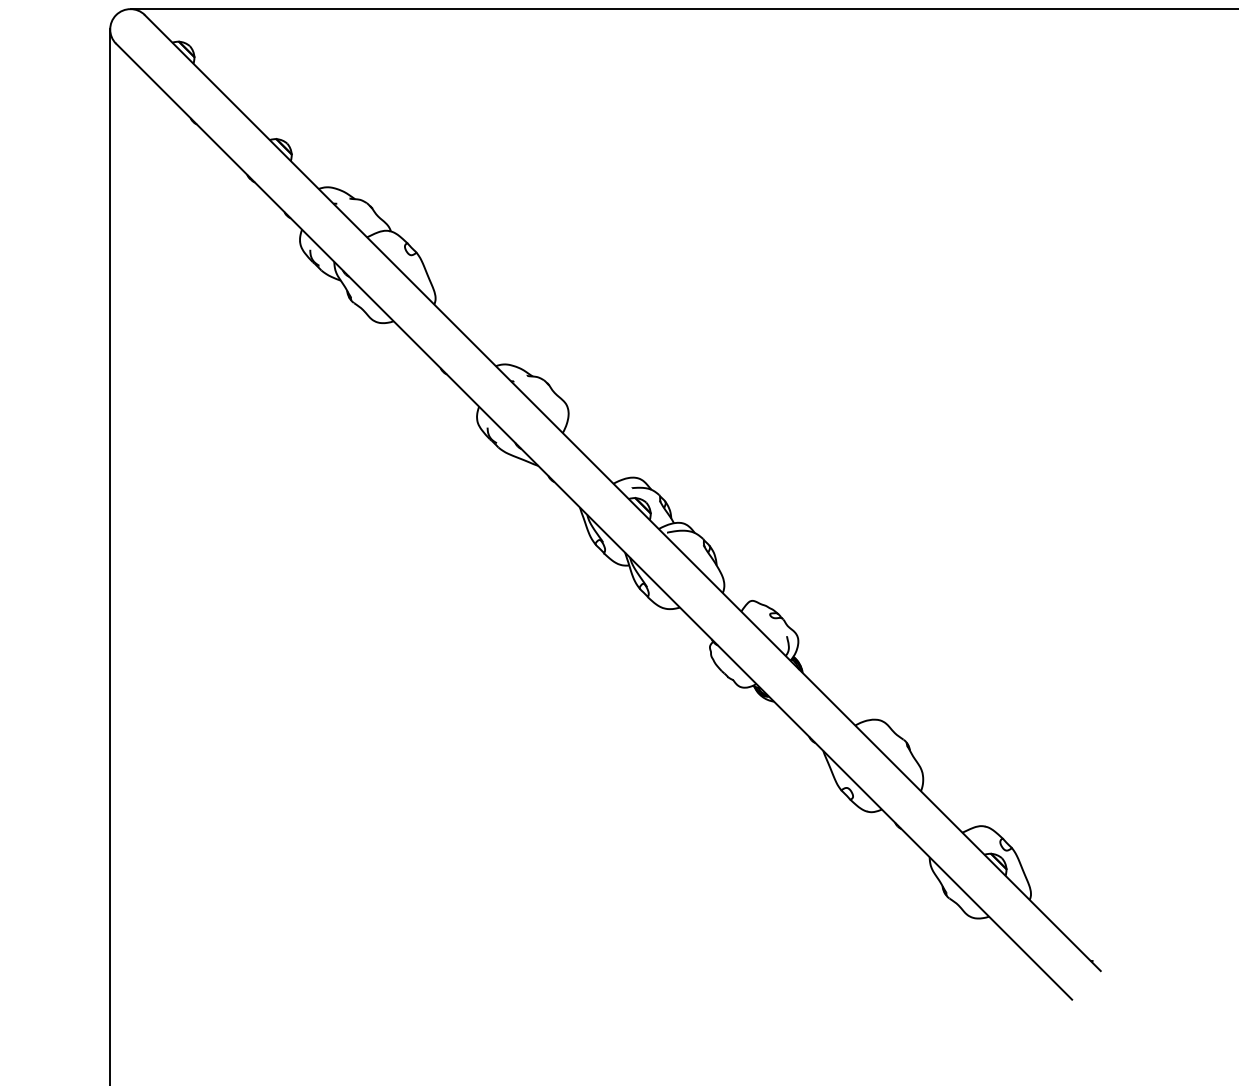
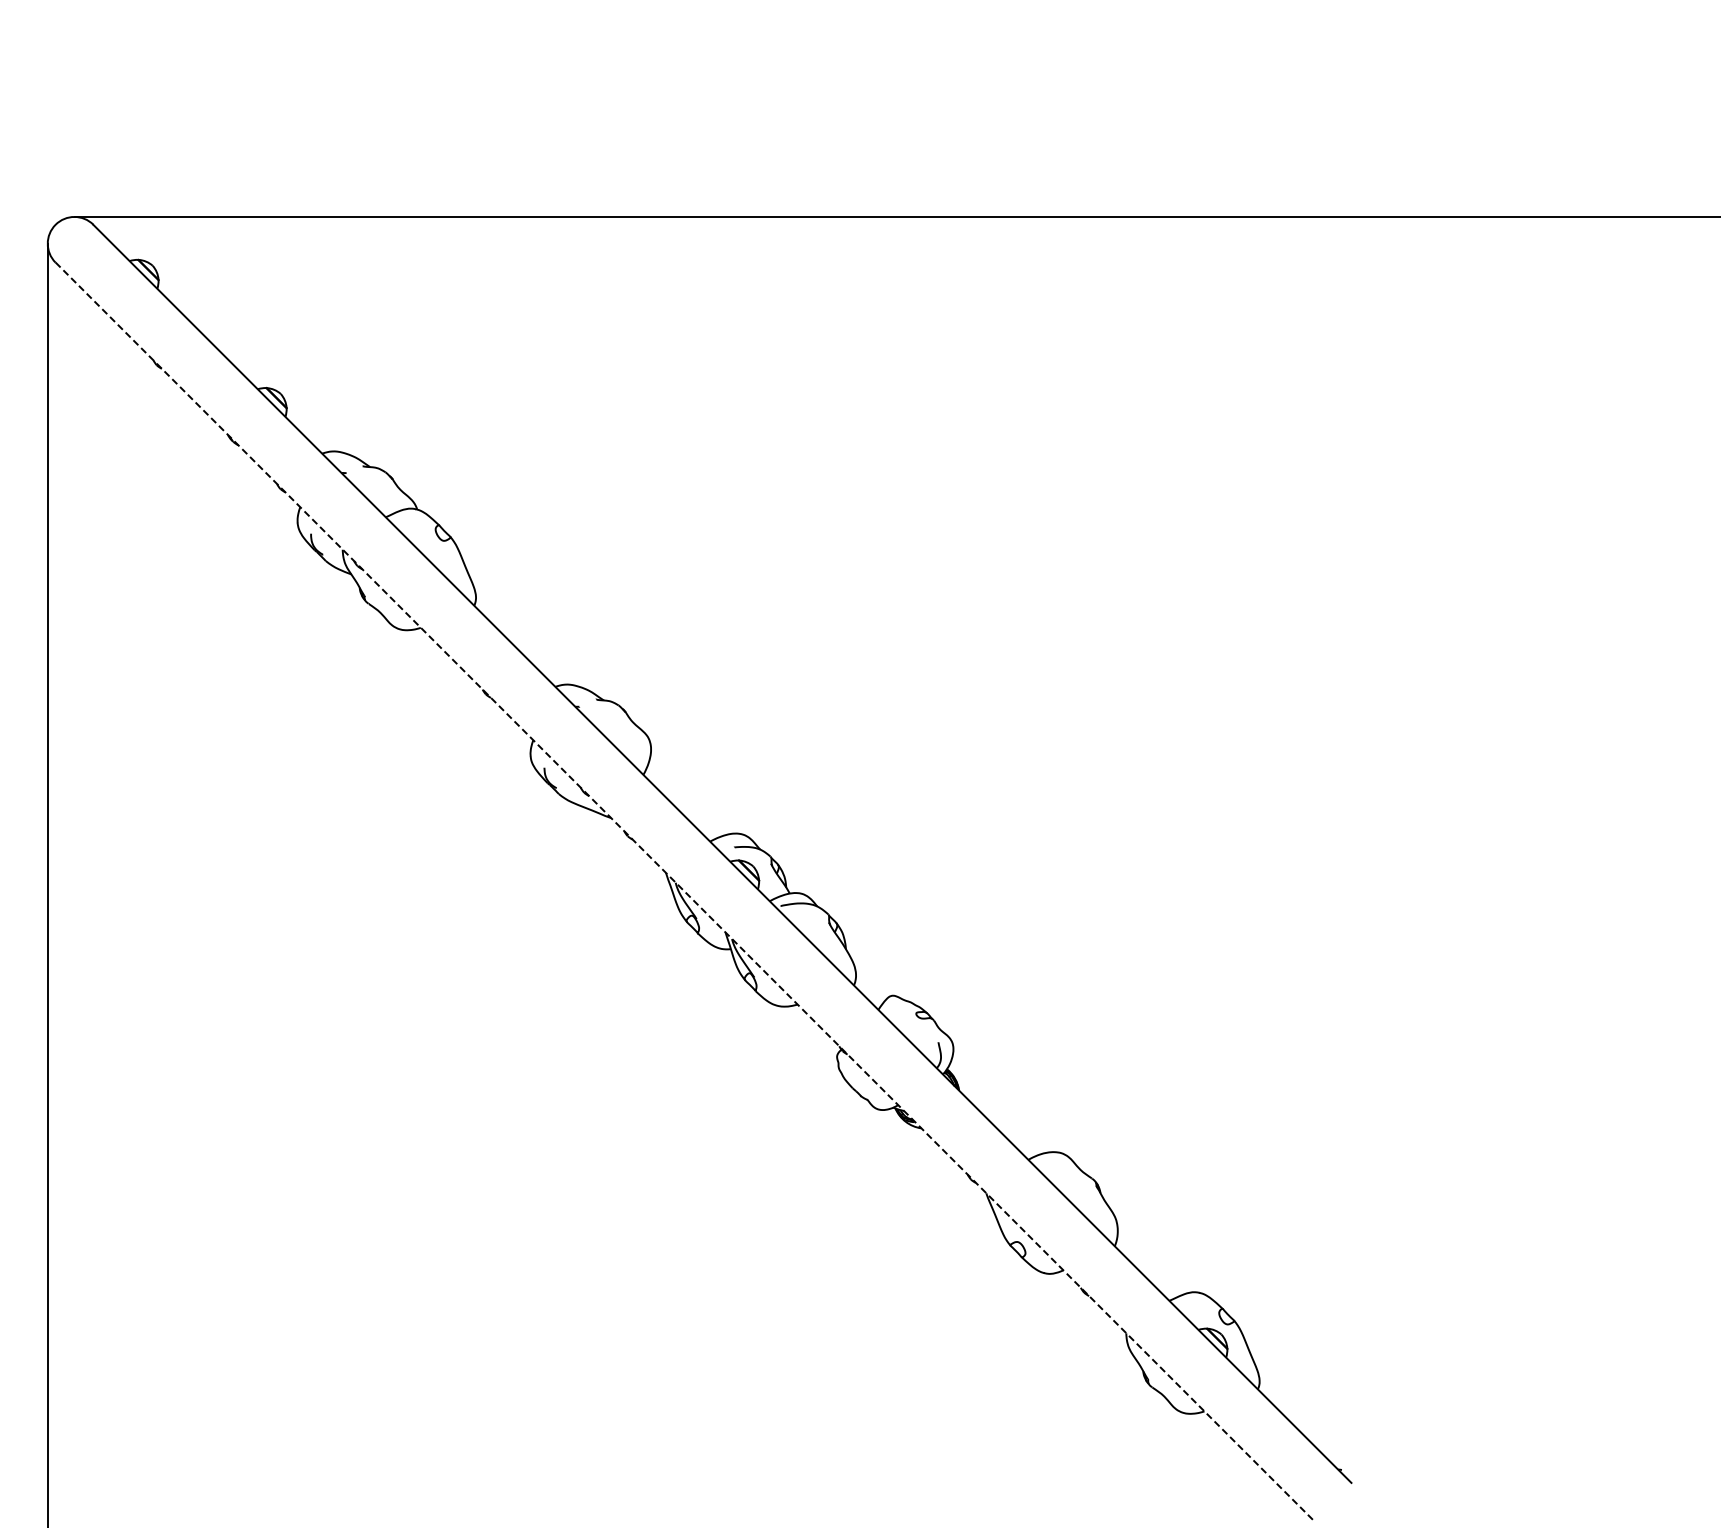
line: (594, 521) -> (684, 891), solid -> dashed

